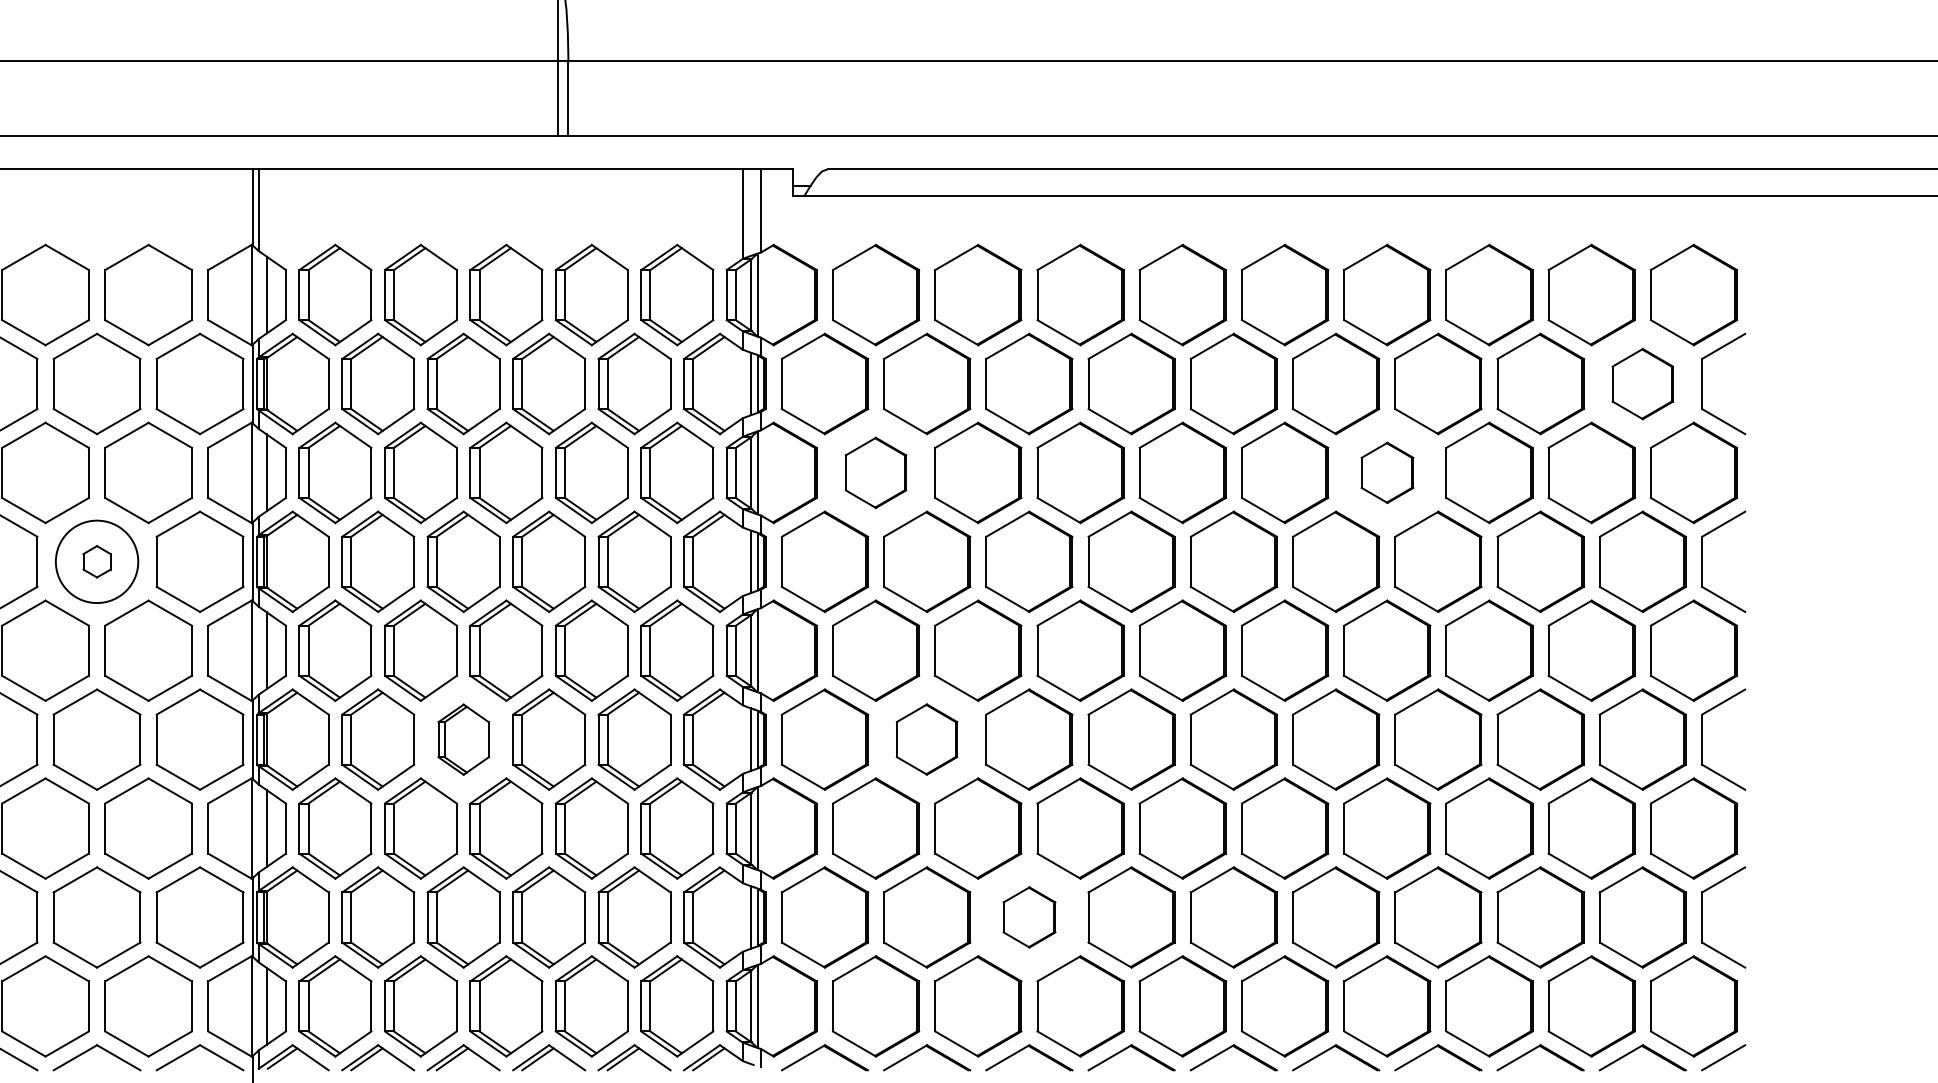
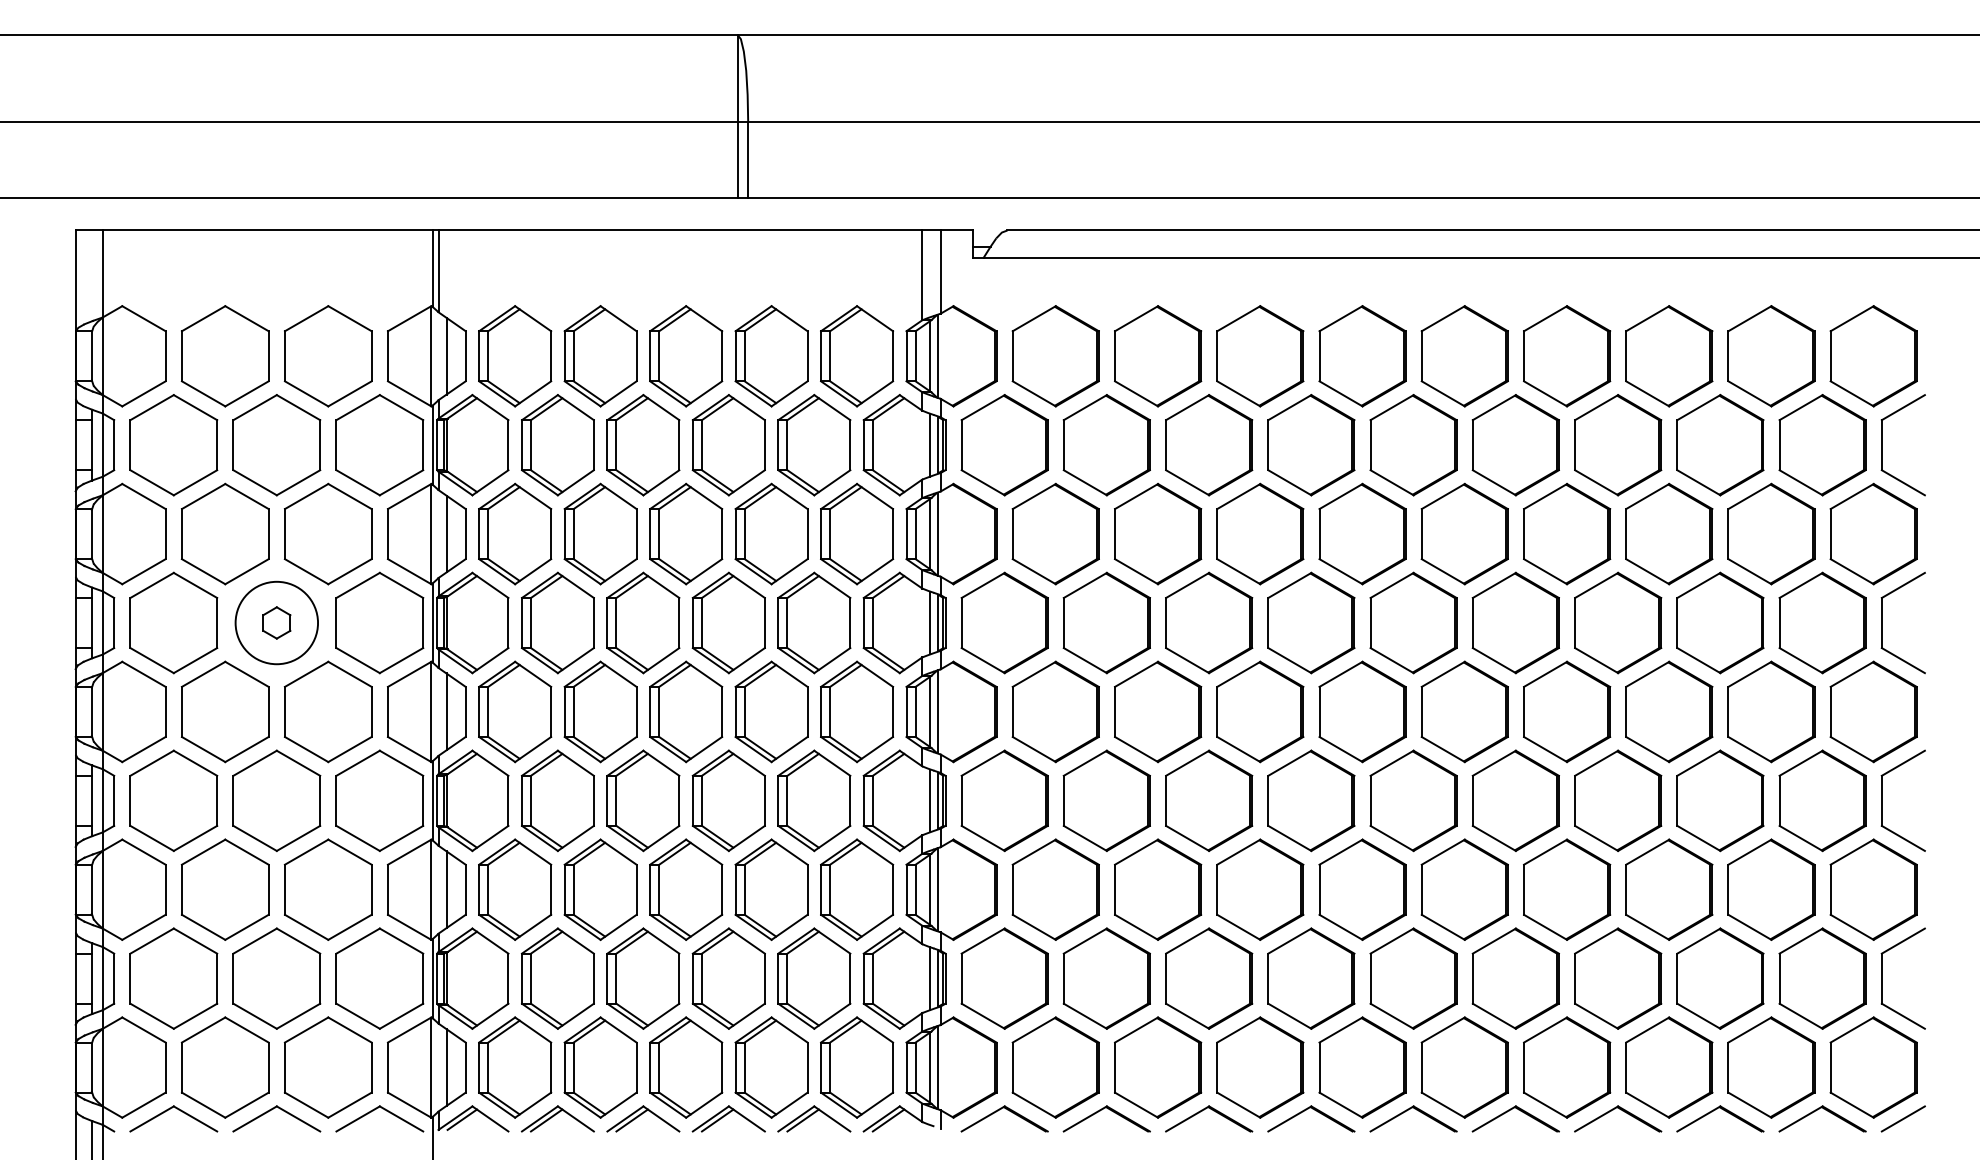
part: (1642, 384) -> (1822, 445), size x1.43
part: (875, 472) -> (1055, 533), size x1.43
part: (1387, 472) -> (1567, 533), size x1.67
part: (463, 739) -> (643, 800), size x1.43
part: (926, 739) -> (1106, 800), size x1.43
part: (1029, 917) -> (1209, 978), size x1.67

